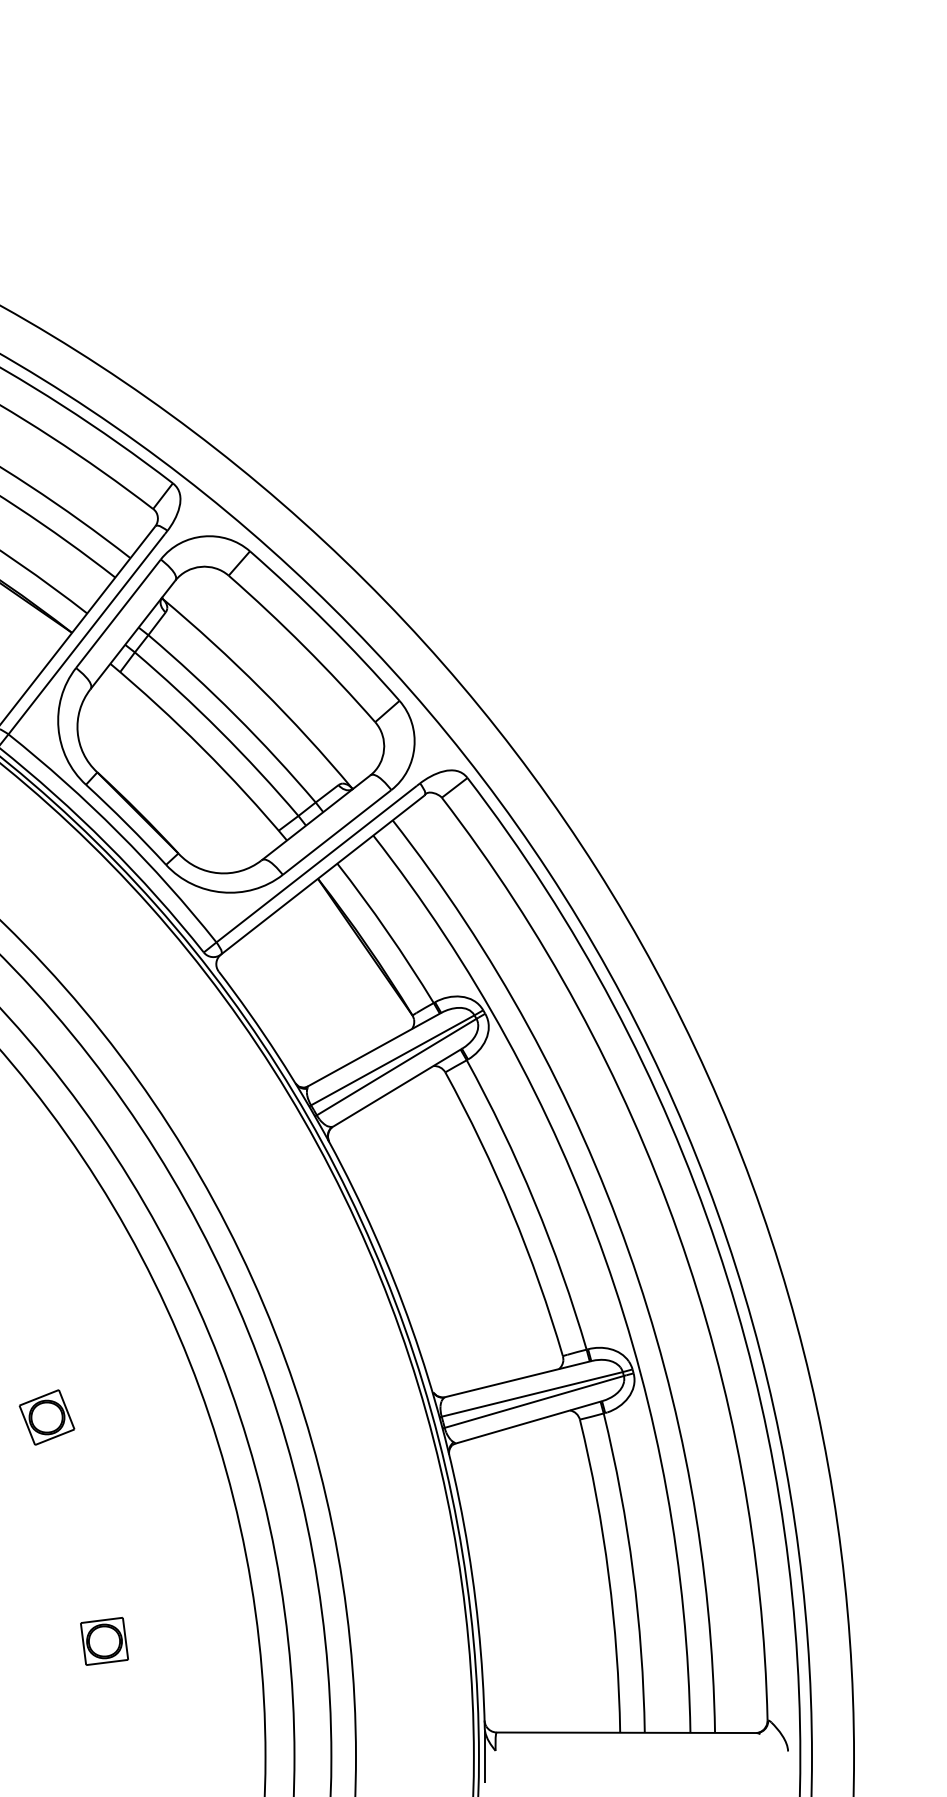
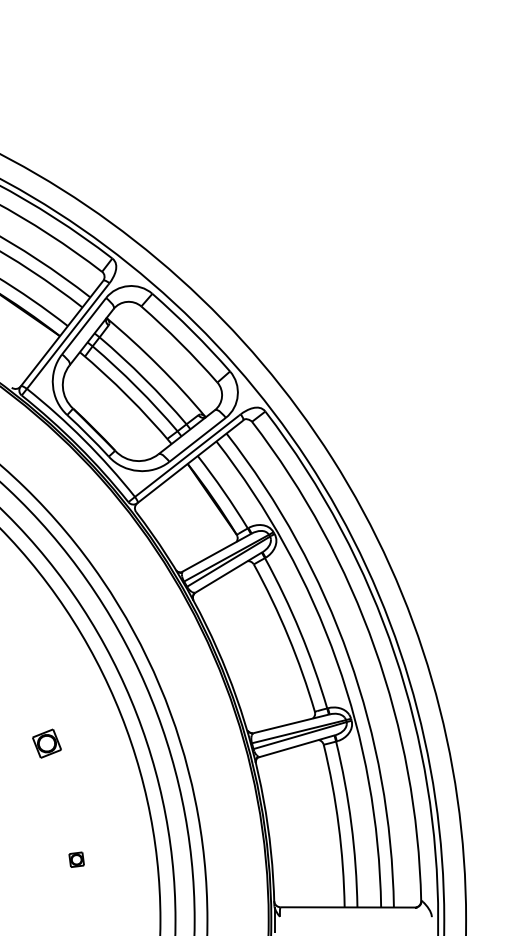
part: (103, 1640) -> (76, 859), size x0.6

